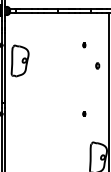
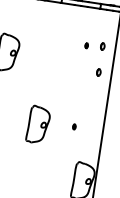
part: (97, 43) -> (102, 45), added
part: (54, 116) -> (38, 124), added

